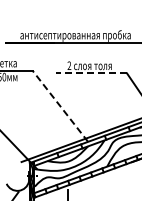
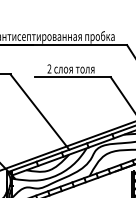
line: (91, 73) -> (72, 77), dashed -> solid
line: (60, 105) -> (40, 111), dashed -> solid

